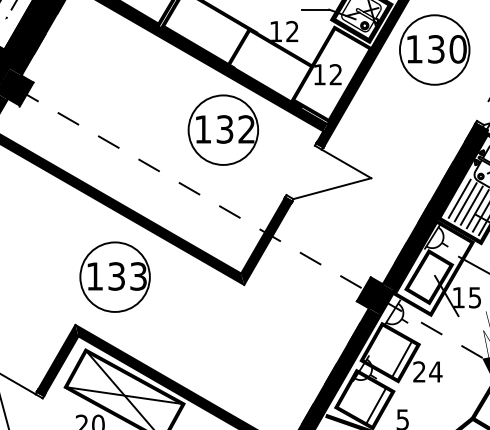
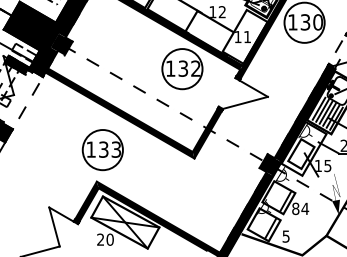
text: (335, 73) -> (247, 36), 12 -> 11
part: (114, 277) -> (102, 150), moved
text: (418, 371) -> (295, 208), 24 -> 84

